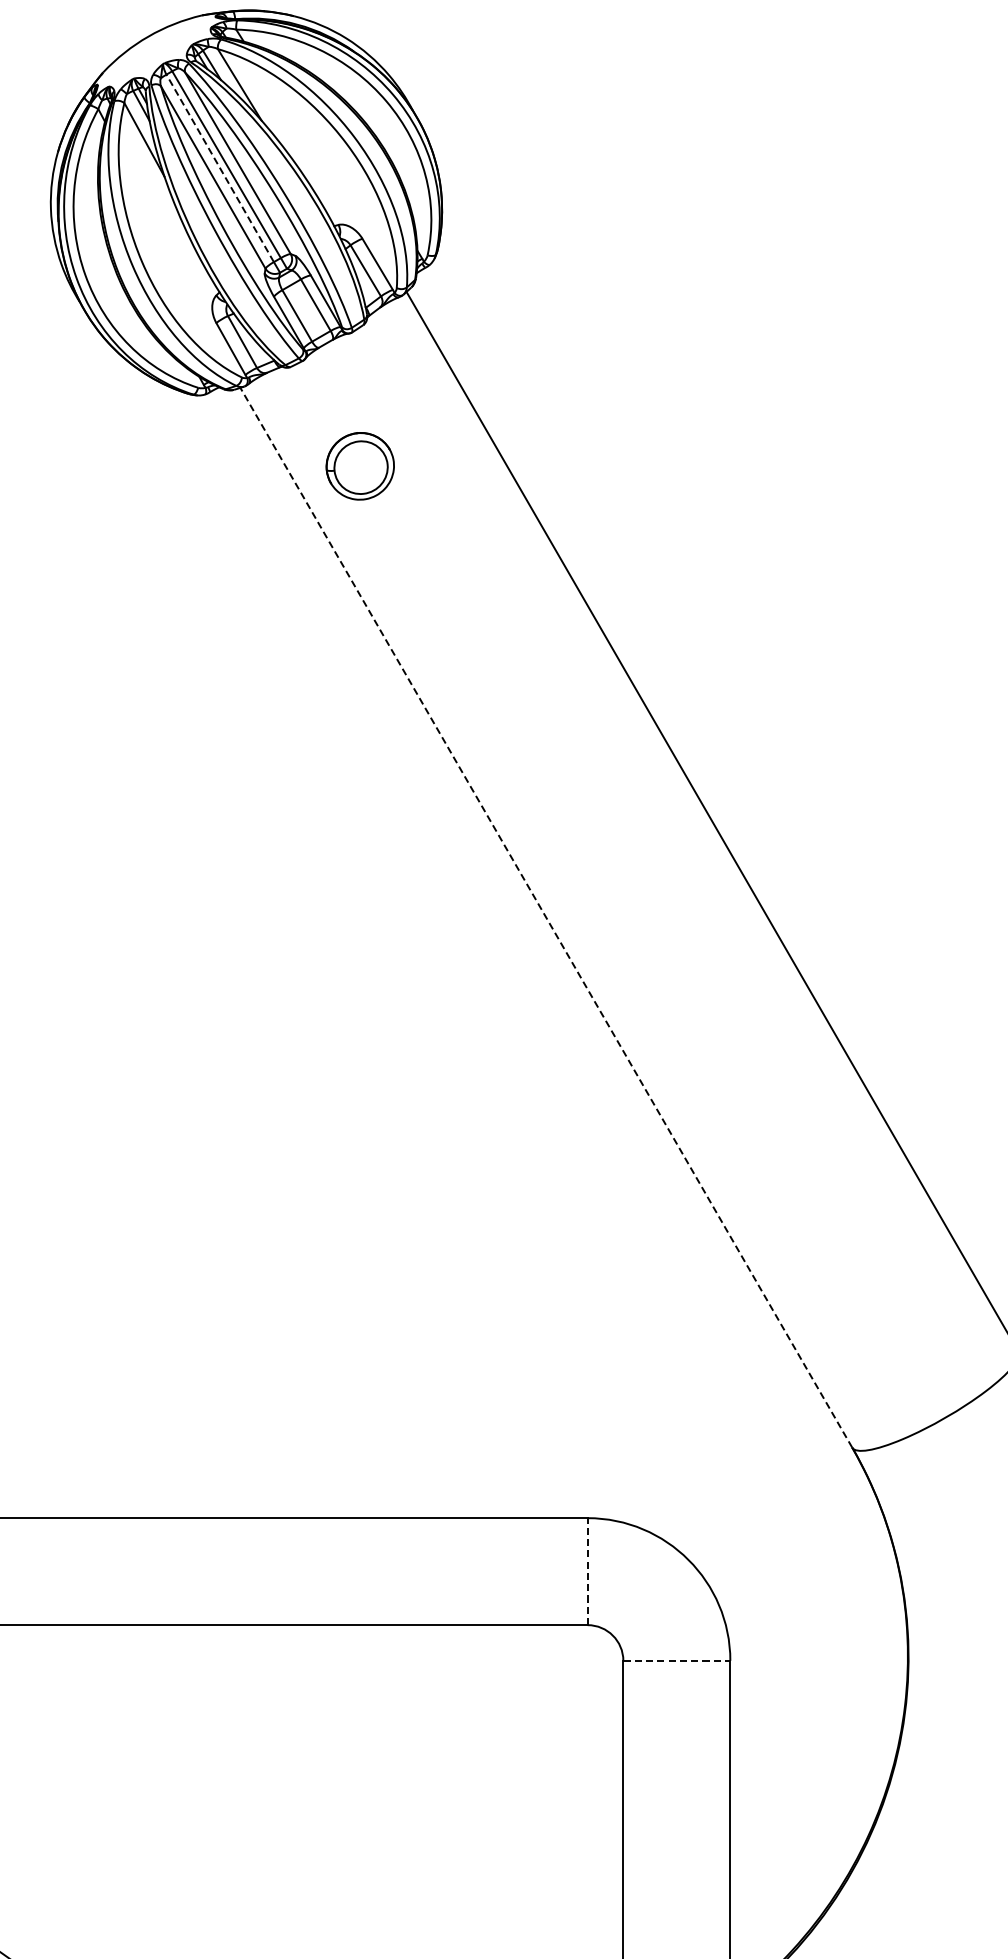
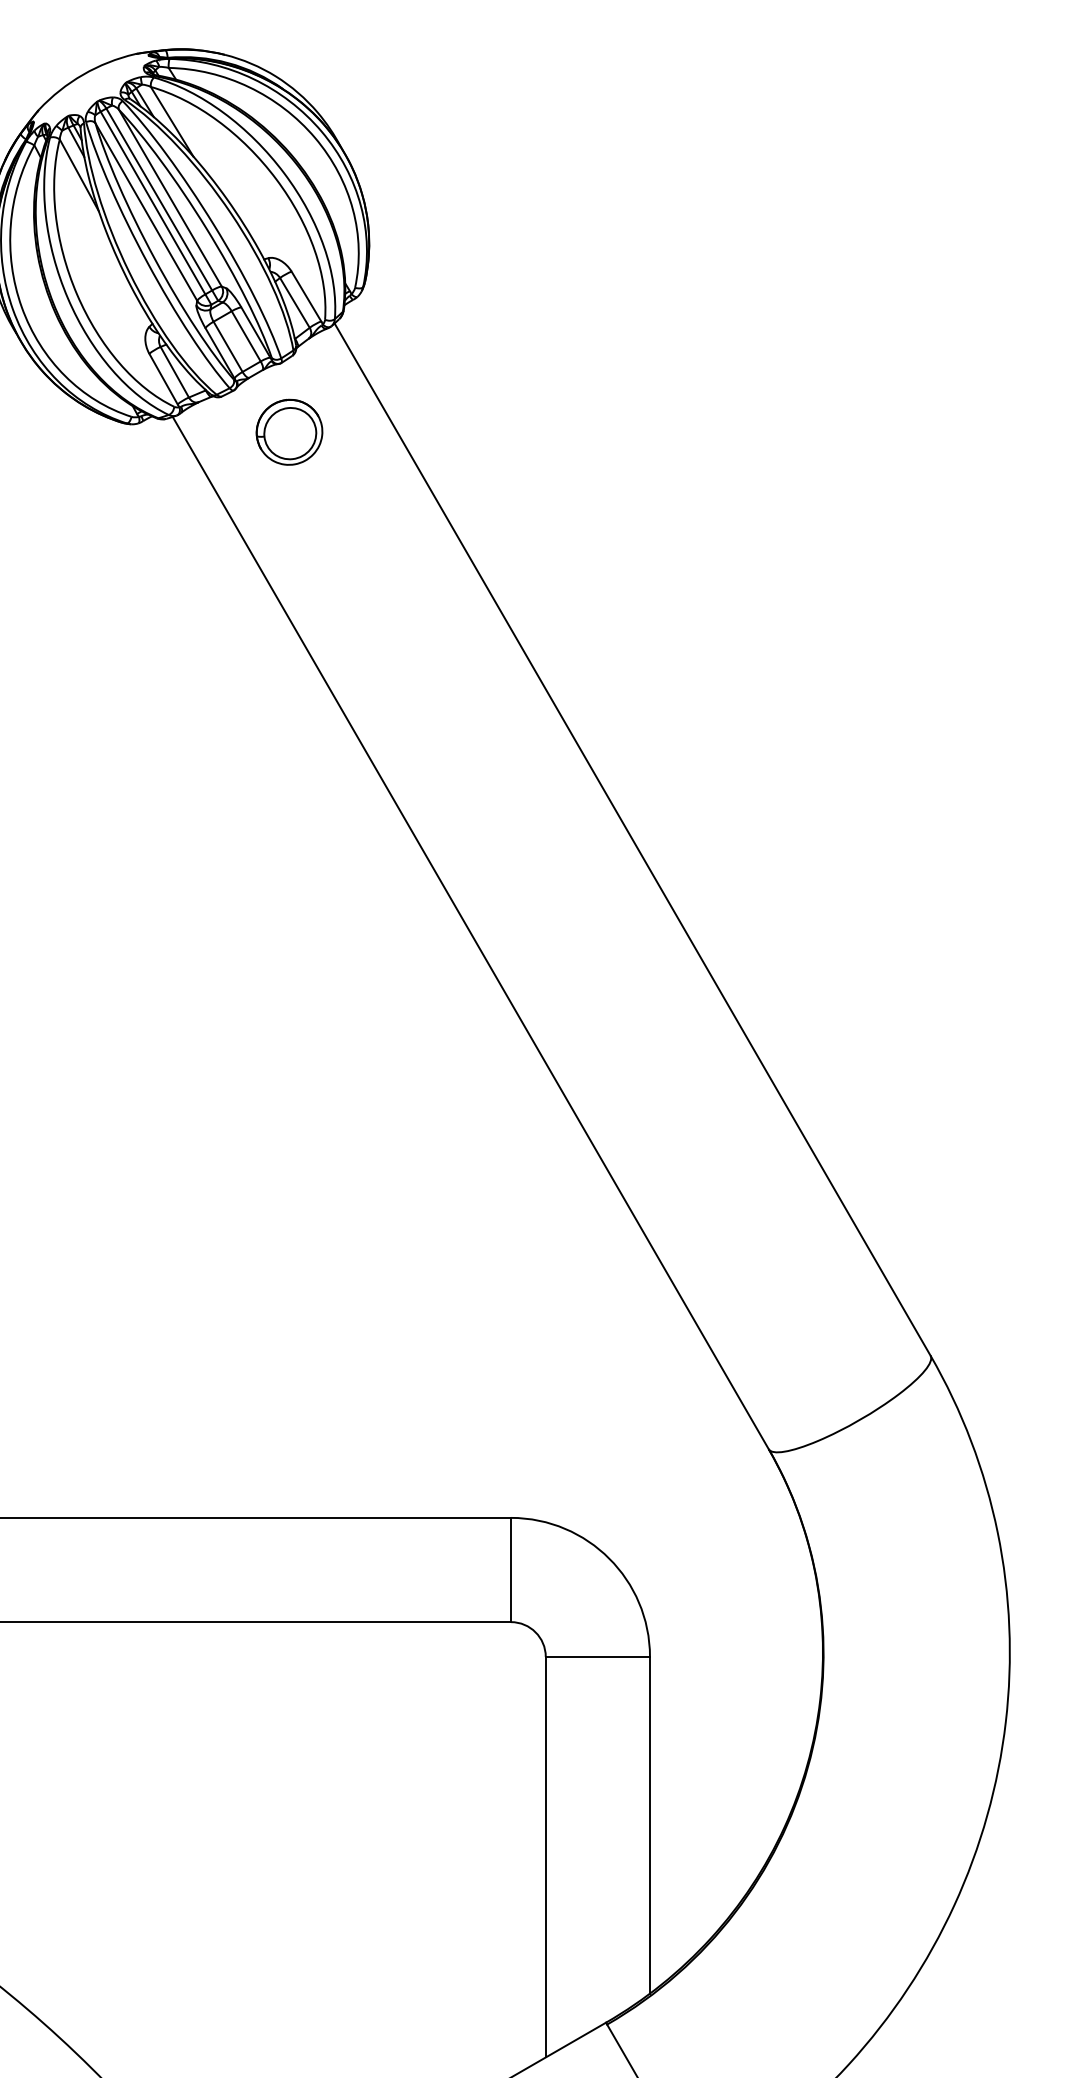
line: (219, 167) -> (152, 202), dashed -> solid
part: (360, 465) -> (289, 431), moved
line: (546, 918) -> (470, 933), dashed -> solid
line: (588, 1571) -> (511, 1569), dashed -> solid
line: (677, 1660) -> (598, 1656), dashed -> solid

